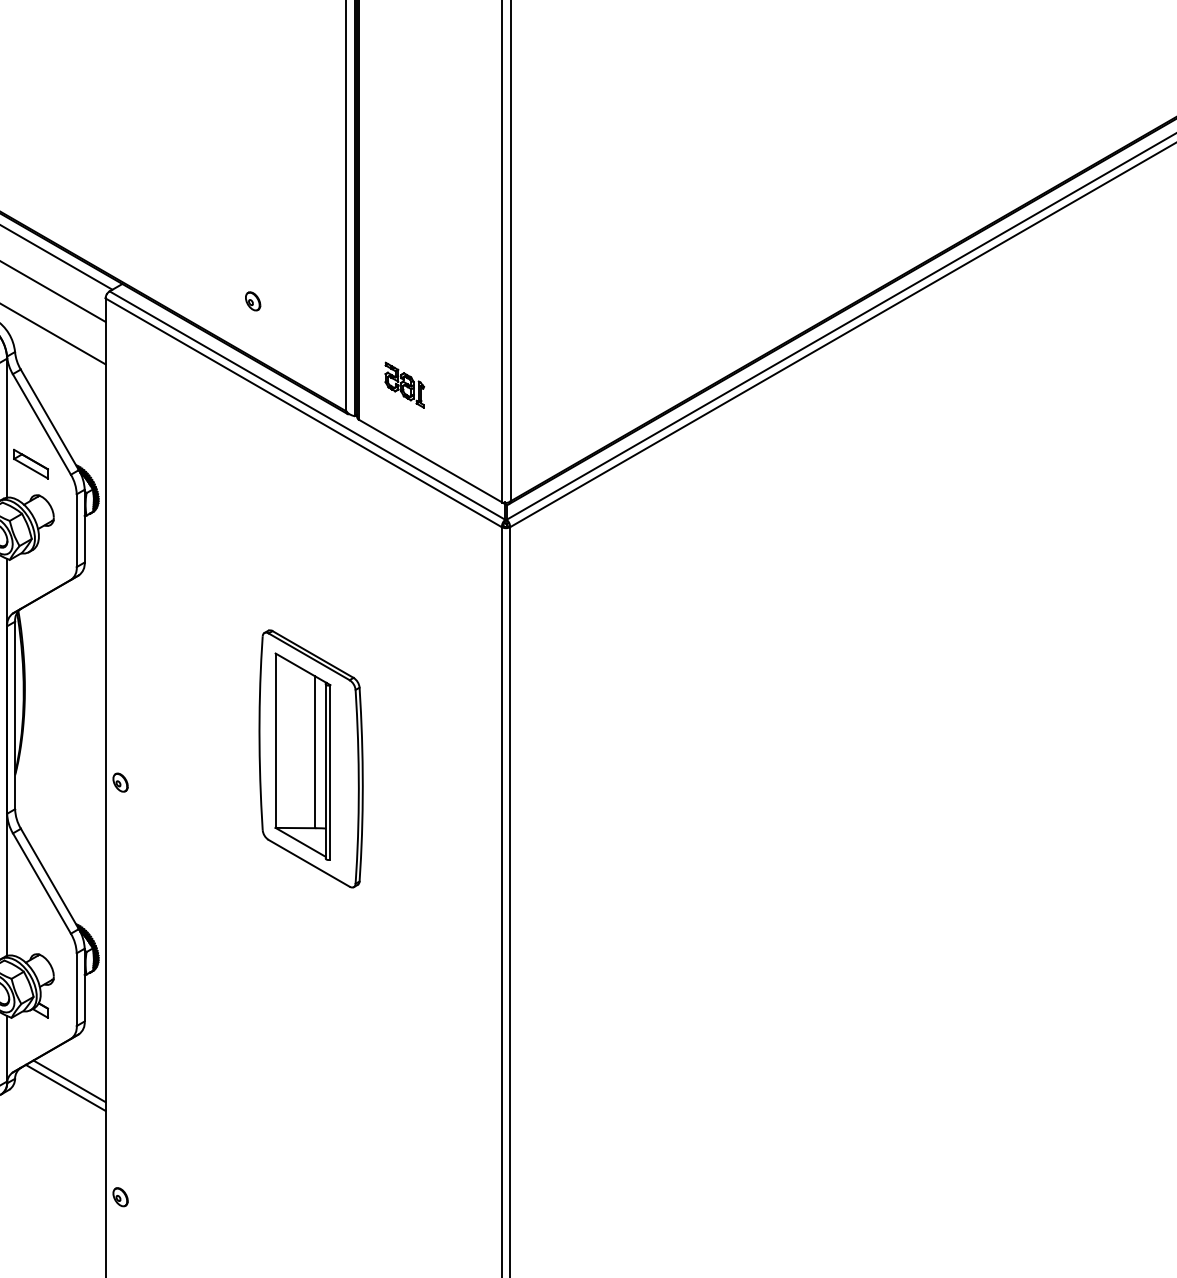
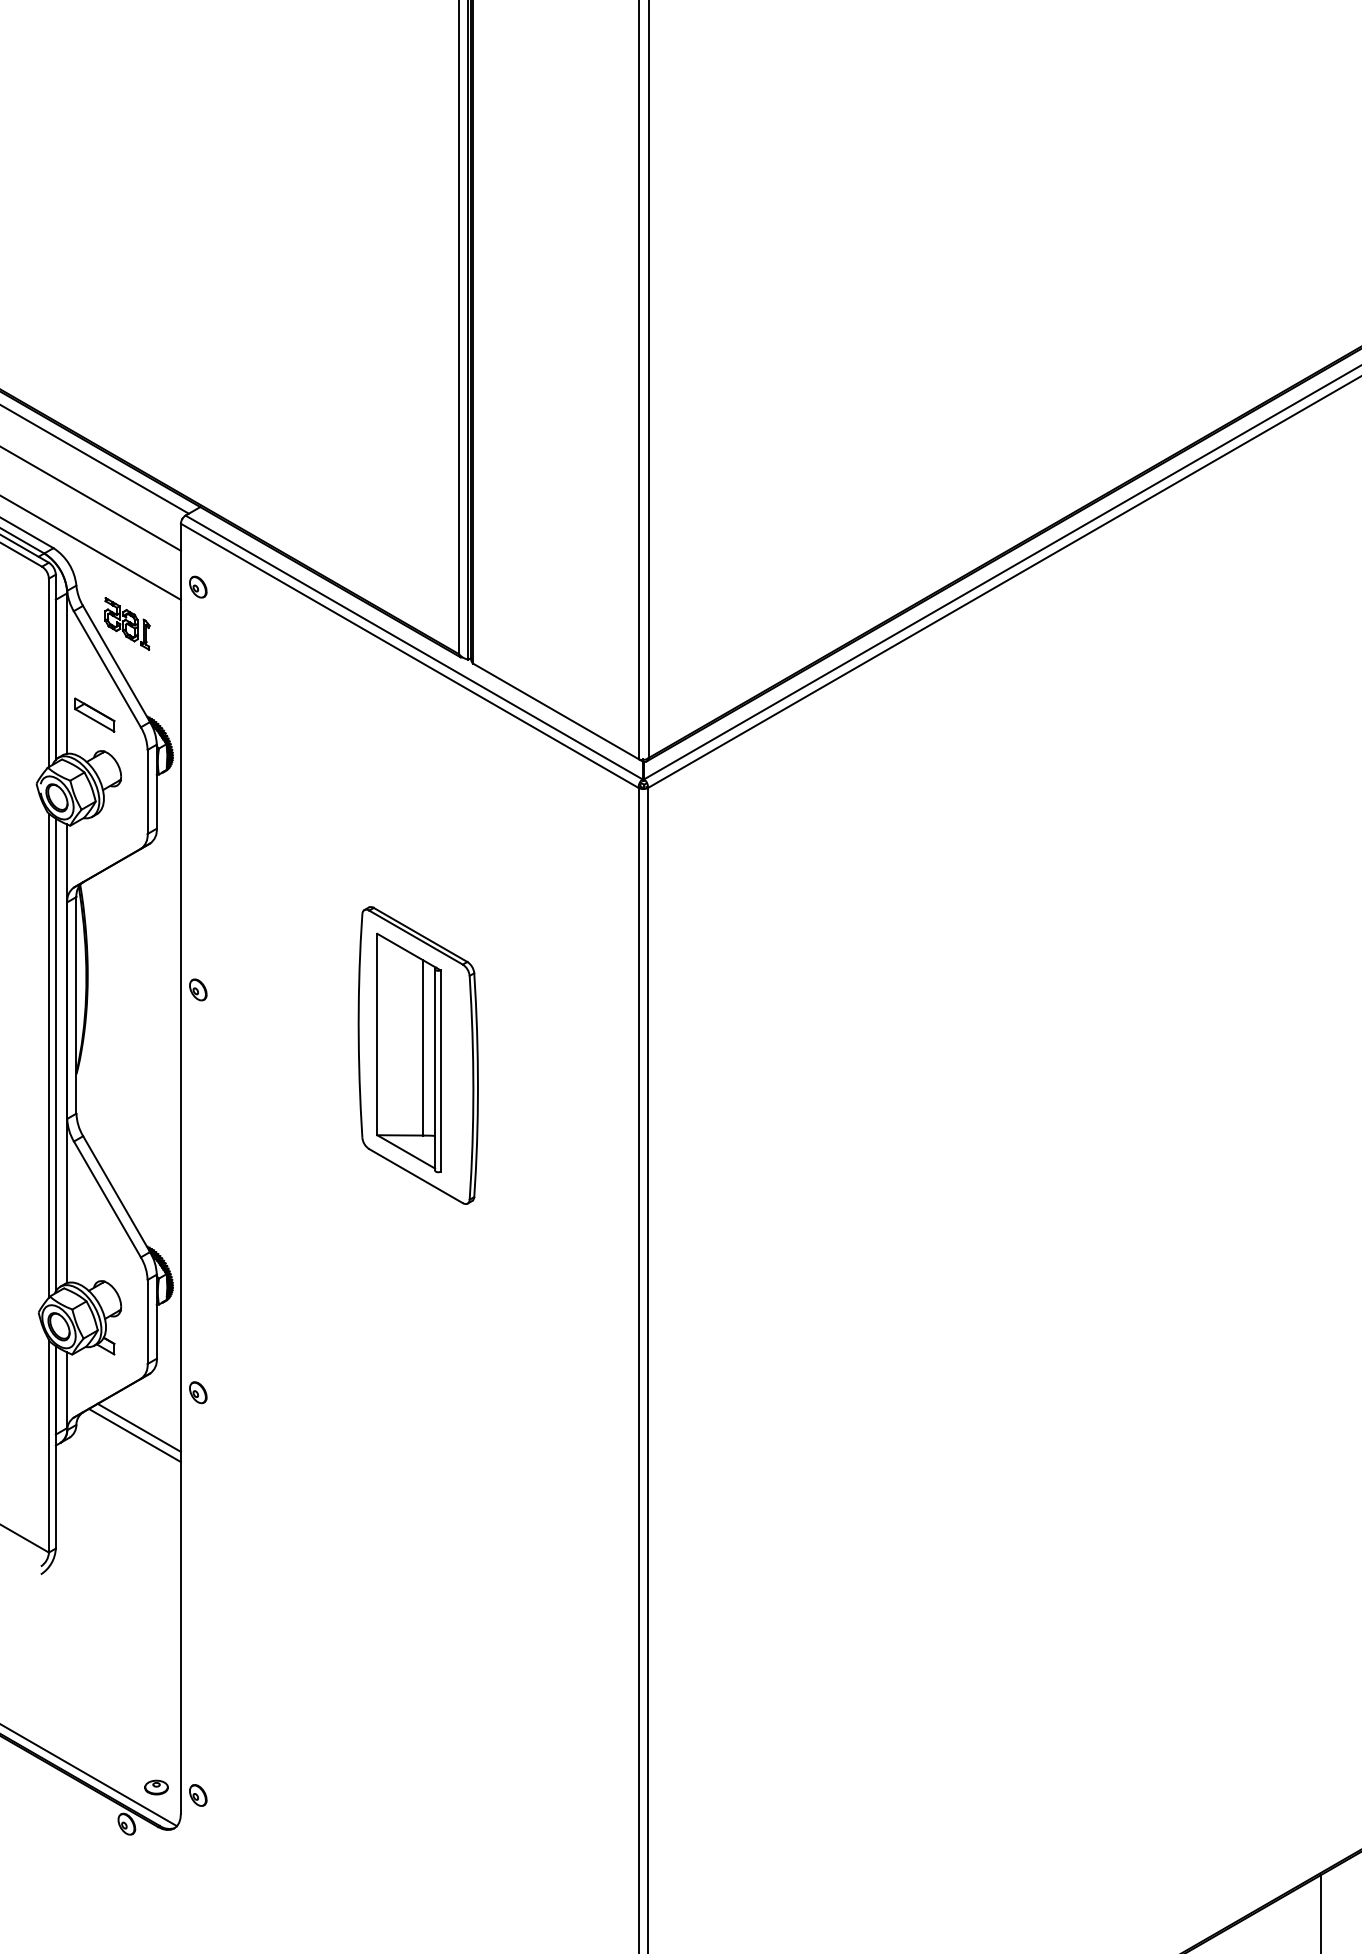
part: (253, 300) -> (198, 586), moved
part: (404, 384) -> (127, 623), moved
part: (120, 782) -> (198, 989), moved
part: (120, 1197) -> (198, 1392), moved

